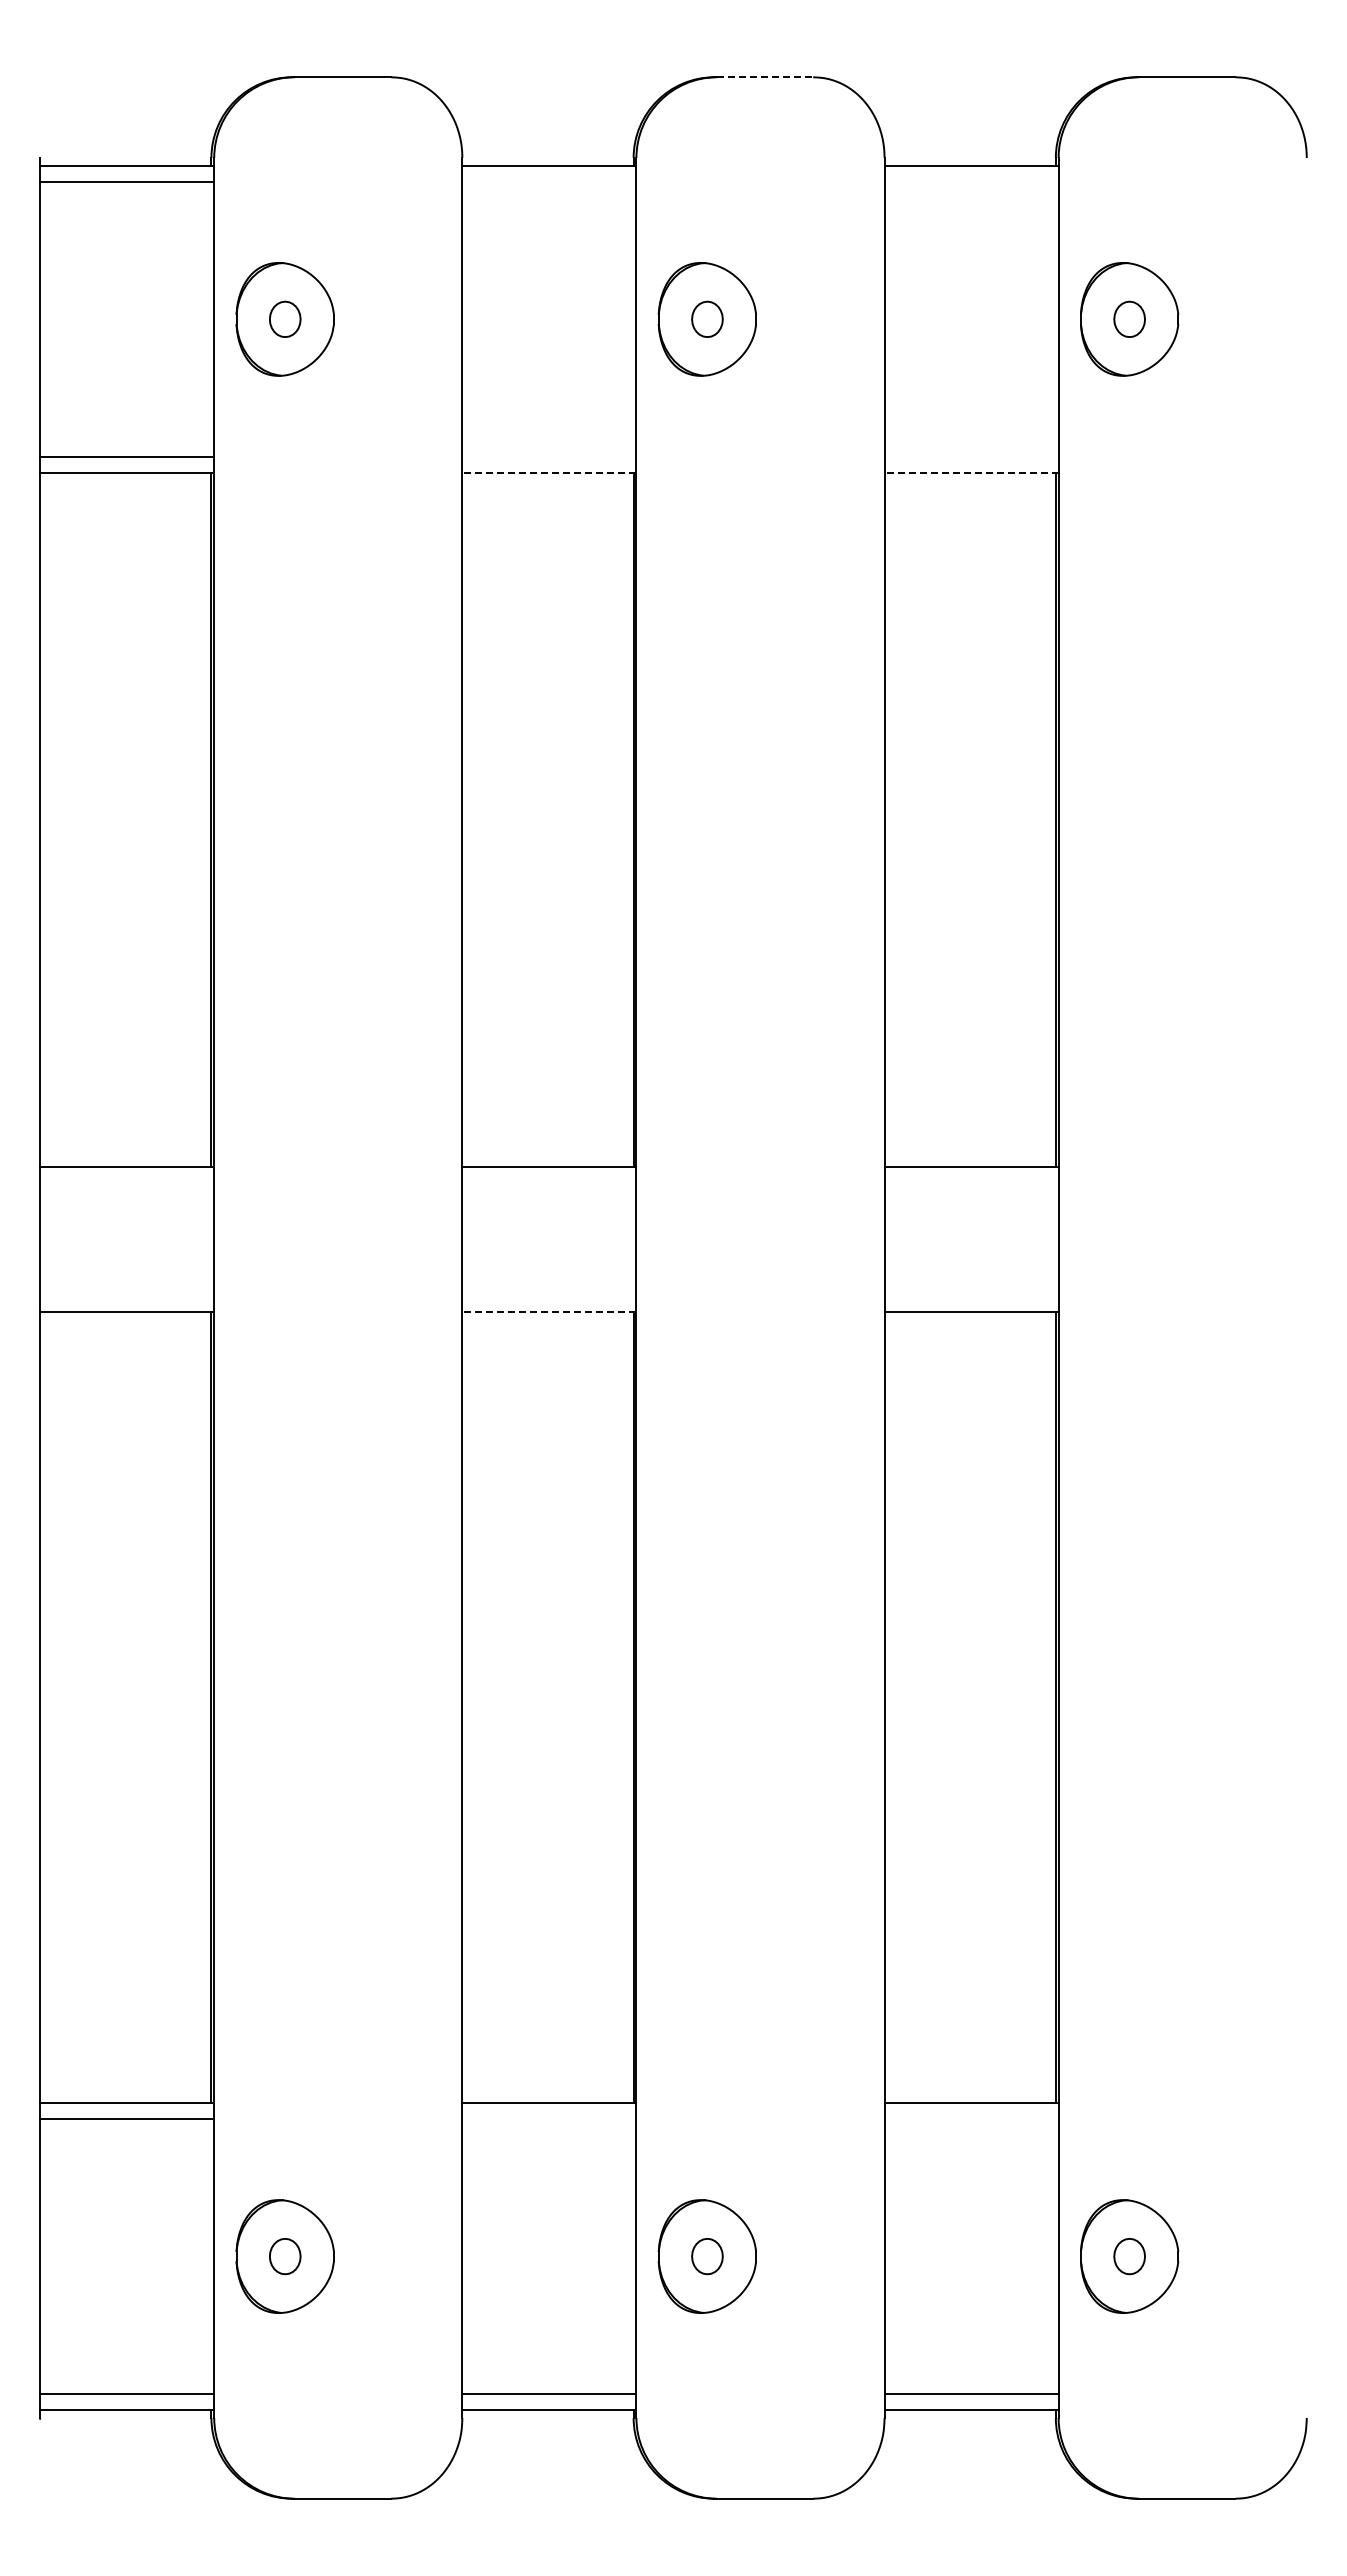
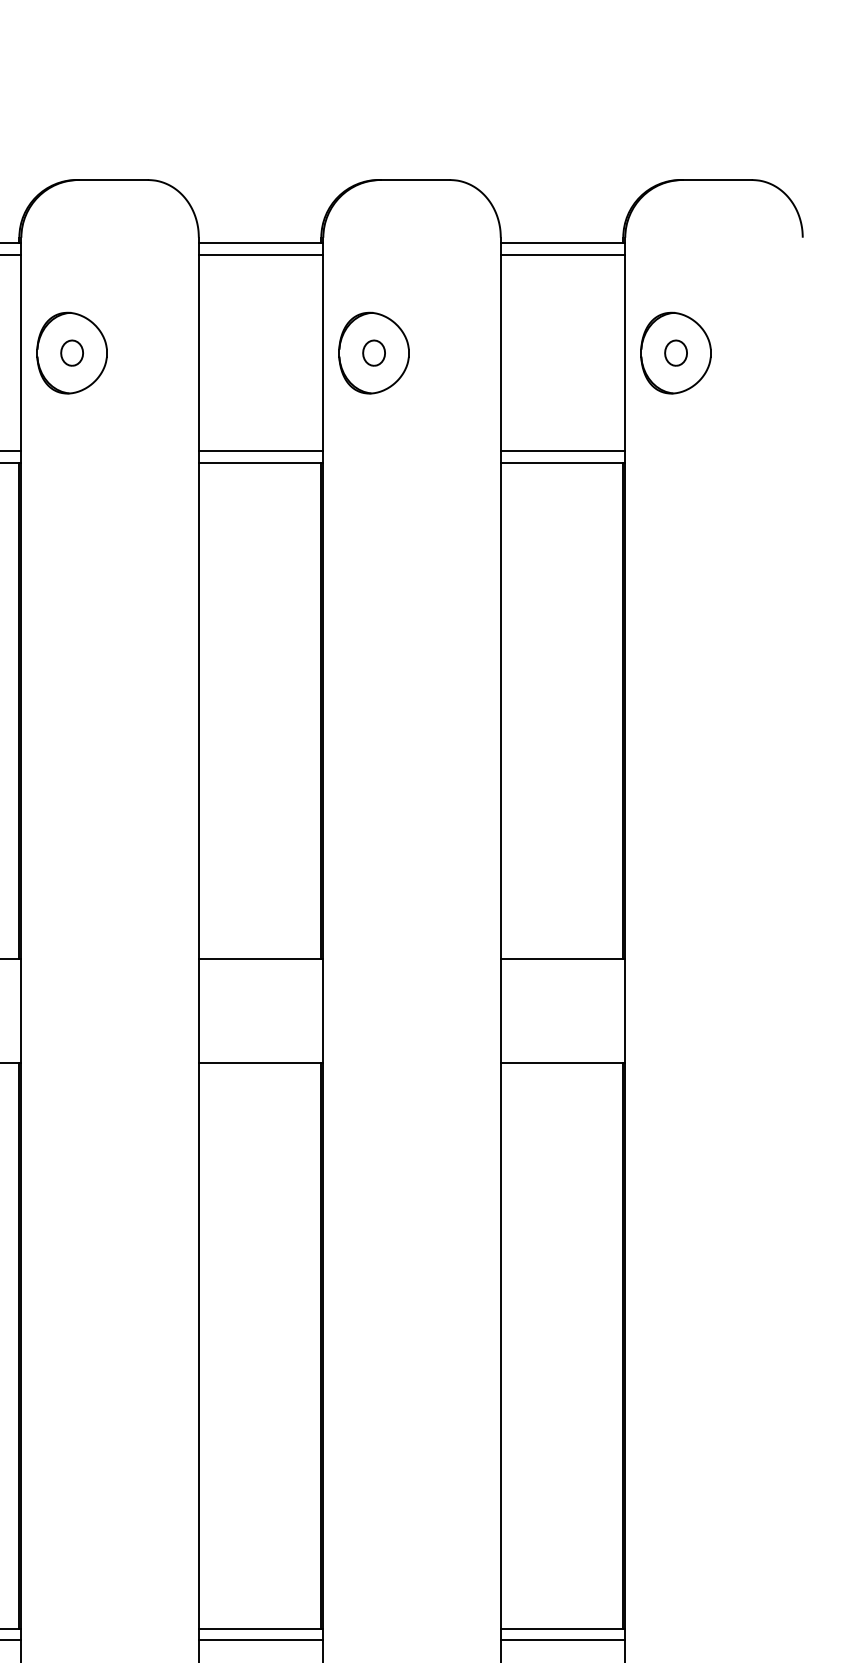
line: (765, 77) -> (415, 180), dashed -> solid
line: (549, 182) -> (261, 255), added
line: (971, 182) -> (562, 255), added
line: (549, 456) -> (261, 451), added
line: (971, 456) -> (562, 451), added
line: (548, 472) -> (260, 462), dashed -> solid
line: (971, 472) -> (562, 462), dashed -> solid
line: (548, 1312) -> (260, 1063), dashed -> solid
line: (549, 2119) -> (261, 1640), added
line: (971, 2119) -> (562, 1640), added

